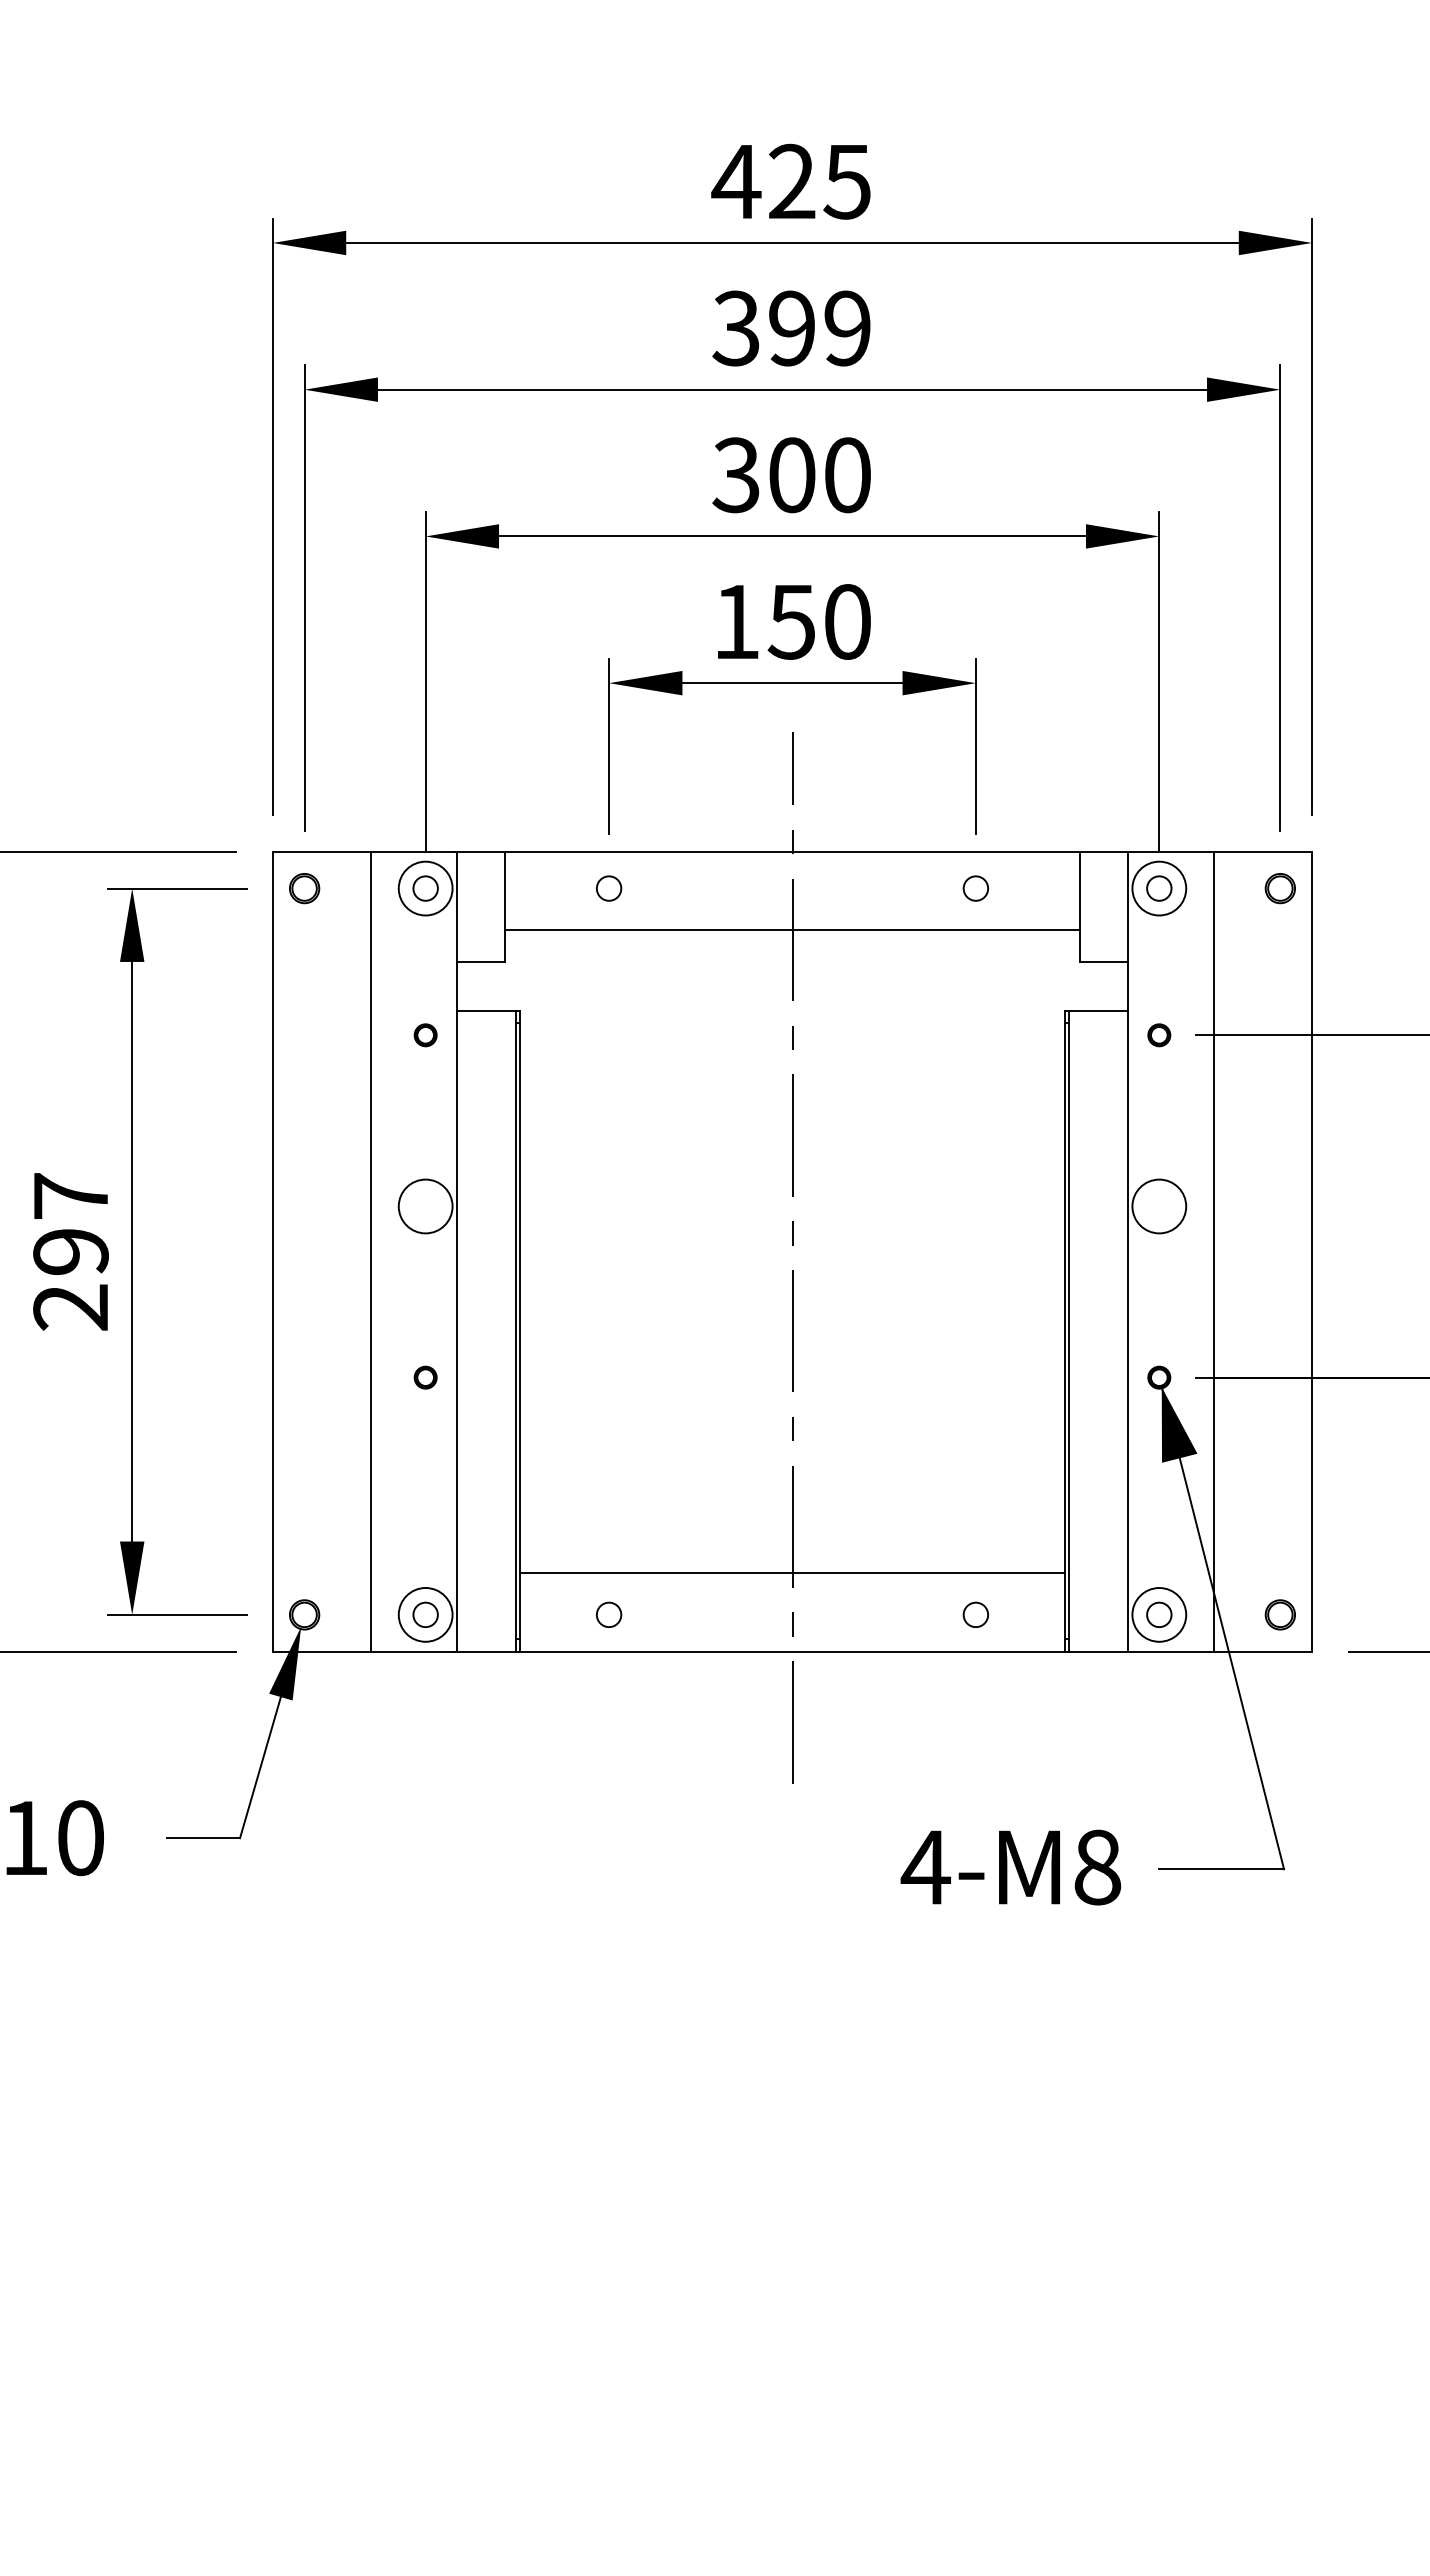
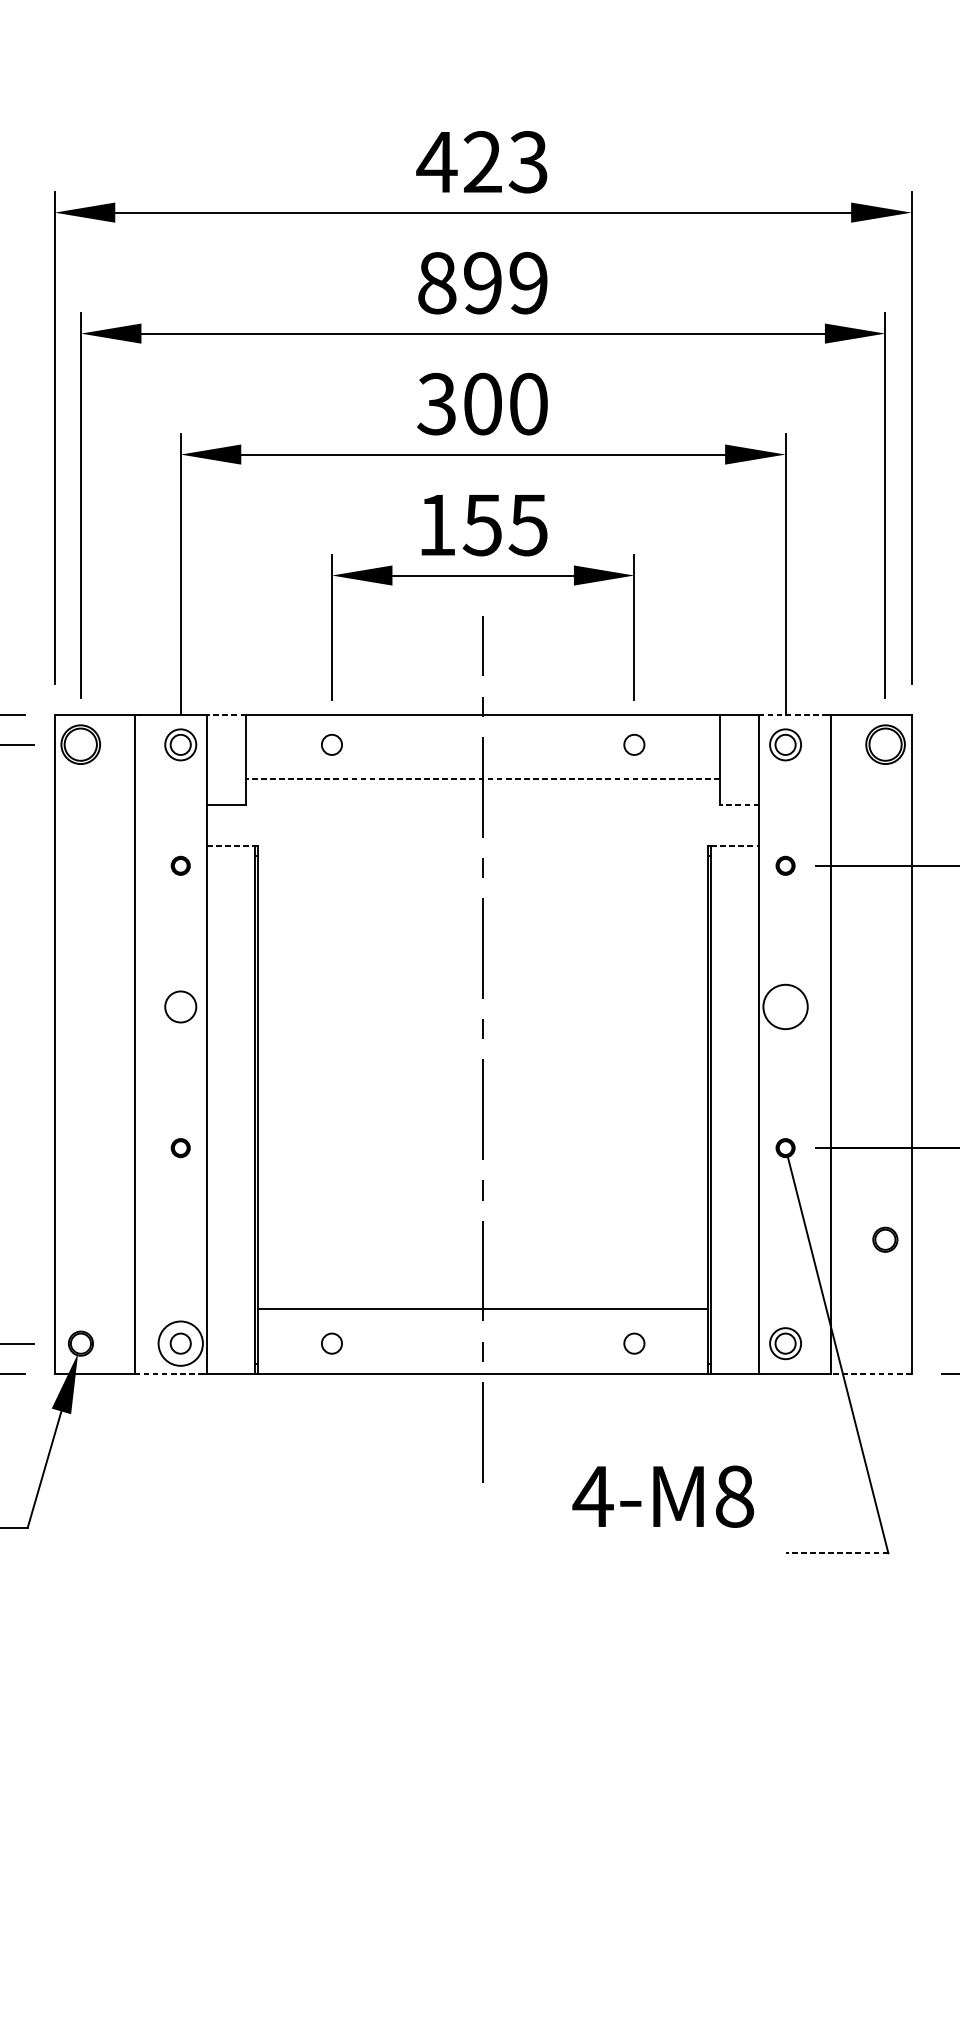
text: (846, 181) -> (527, 161), 425 -> 423
text: (736, 328) -> (437, 283), 399 -> 899
text: (846, 621) -> (527, 524), 150 -> 155
line: (481, 851) -> (226, 714), solid -> dashed
line: (1170, 851) -> (794, 714), solid -> dashed
part: (304, 888) -> (80, 744), size x1.6
circle: (425, 888) -> (180, 744), size x0.7
circle: (1159, 888) -> (785, 744), size x0.7
part: (1279, 888) -> (884, 744), size x1.6
line: (792, 930) -> (483, 779), solid -> dashed
line: (1103, 961) -> (739, 805), solid -> dashed
line: (487, 1010) -> (231, 845), solid -> dashed
line: (1098, 1010) -> (735, 845), solid -> dashed
circle: (425, 1206) -> (180, 1006), size x0.7
fill: (1179, 1424) -> (802, 1186), removed
circle: (1159, 1614) -> (785, 1343), size x0.7
part: (1279, 1614) -> (884, 1239), moved
line: (413, 1651) -> (170, 1373), solid -> dashed
line: (1263, 1651) -> (871, 1373), solid -> dashed
text: (1010, 1867) -> (662, 1496), moved
line: (1221, 1869) -> (836, 1553), solid -> dashed

